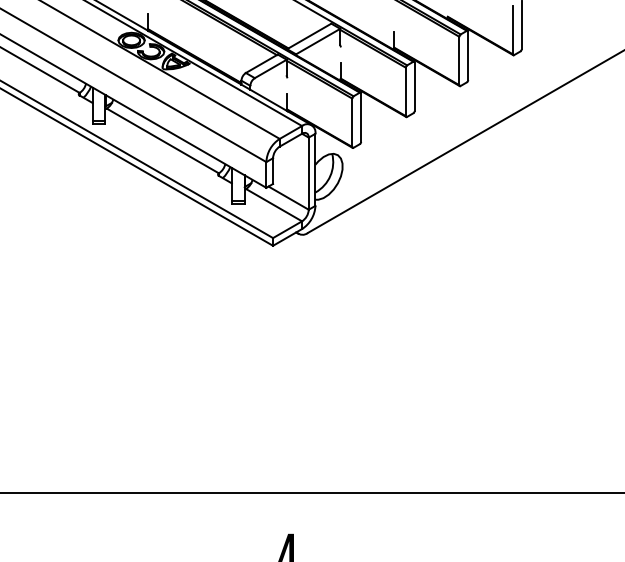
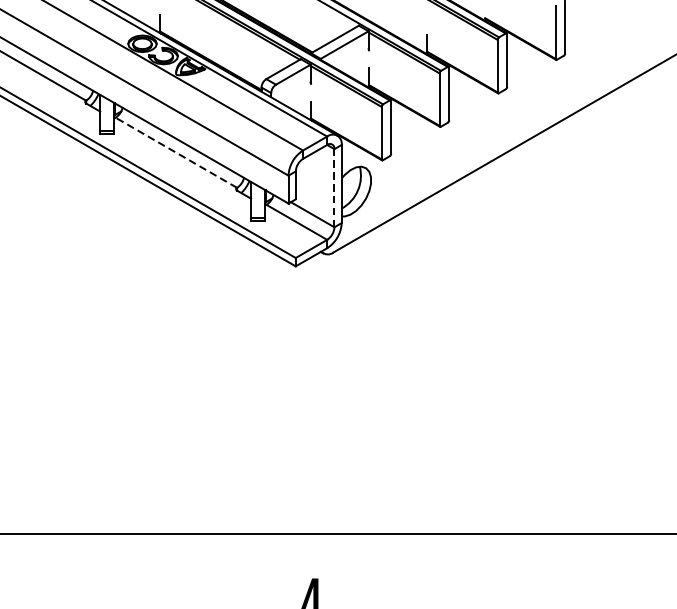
line: (162, 140) -> (175, 152), solid -> dashed
line: (308, 173) -> (334, 188), solid -> dashed

